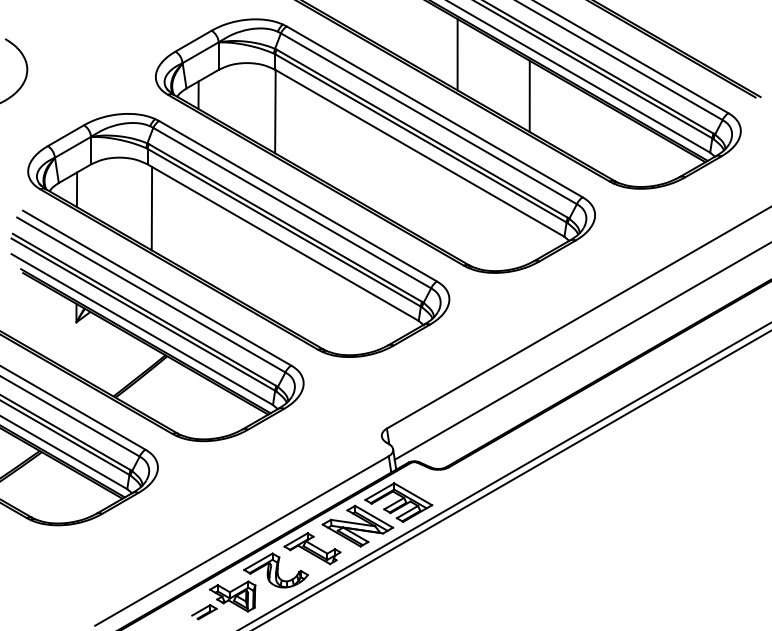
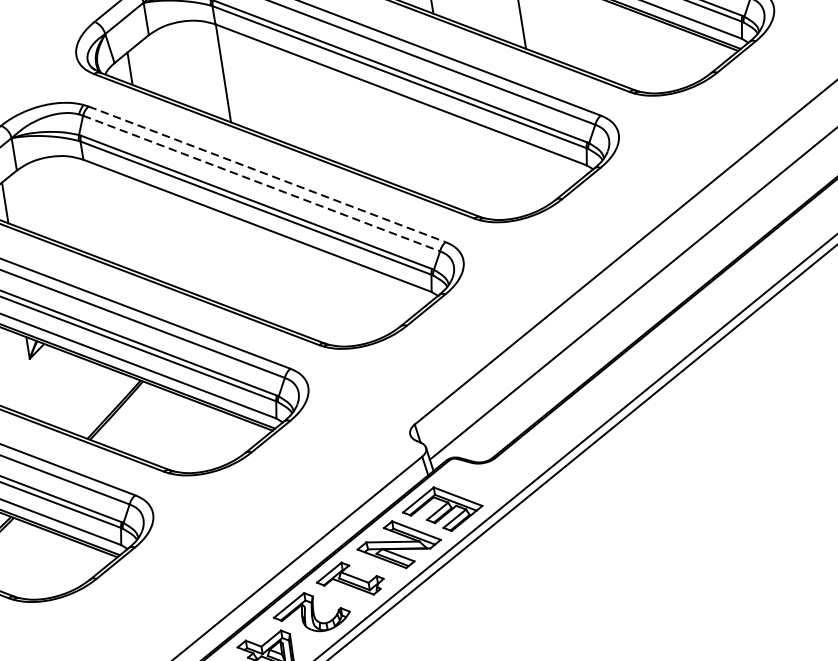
line: (298, 201) -> (267, 174), solid -> dashed
line: (151, 208) -> (96, 210), removed
line: (292, 208) -> (261, 183), solid -> dashed

